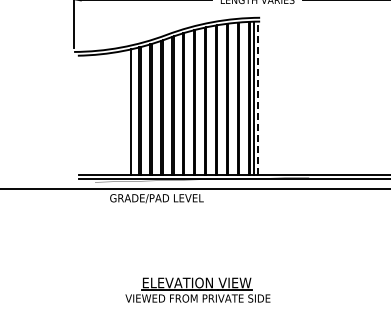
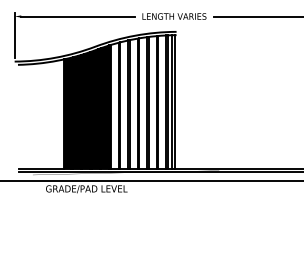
line: (258, 98) -> (175, 102), dashed -> solid
hatch: (157, 104) -> (87, 107), added

